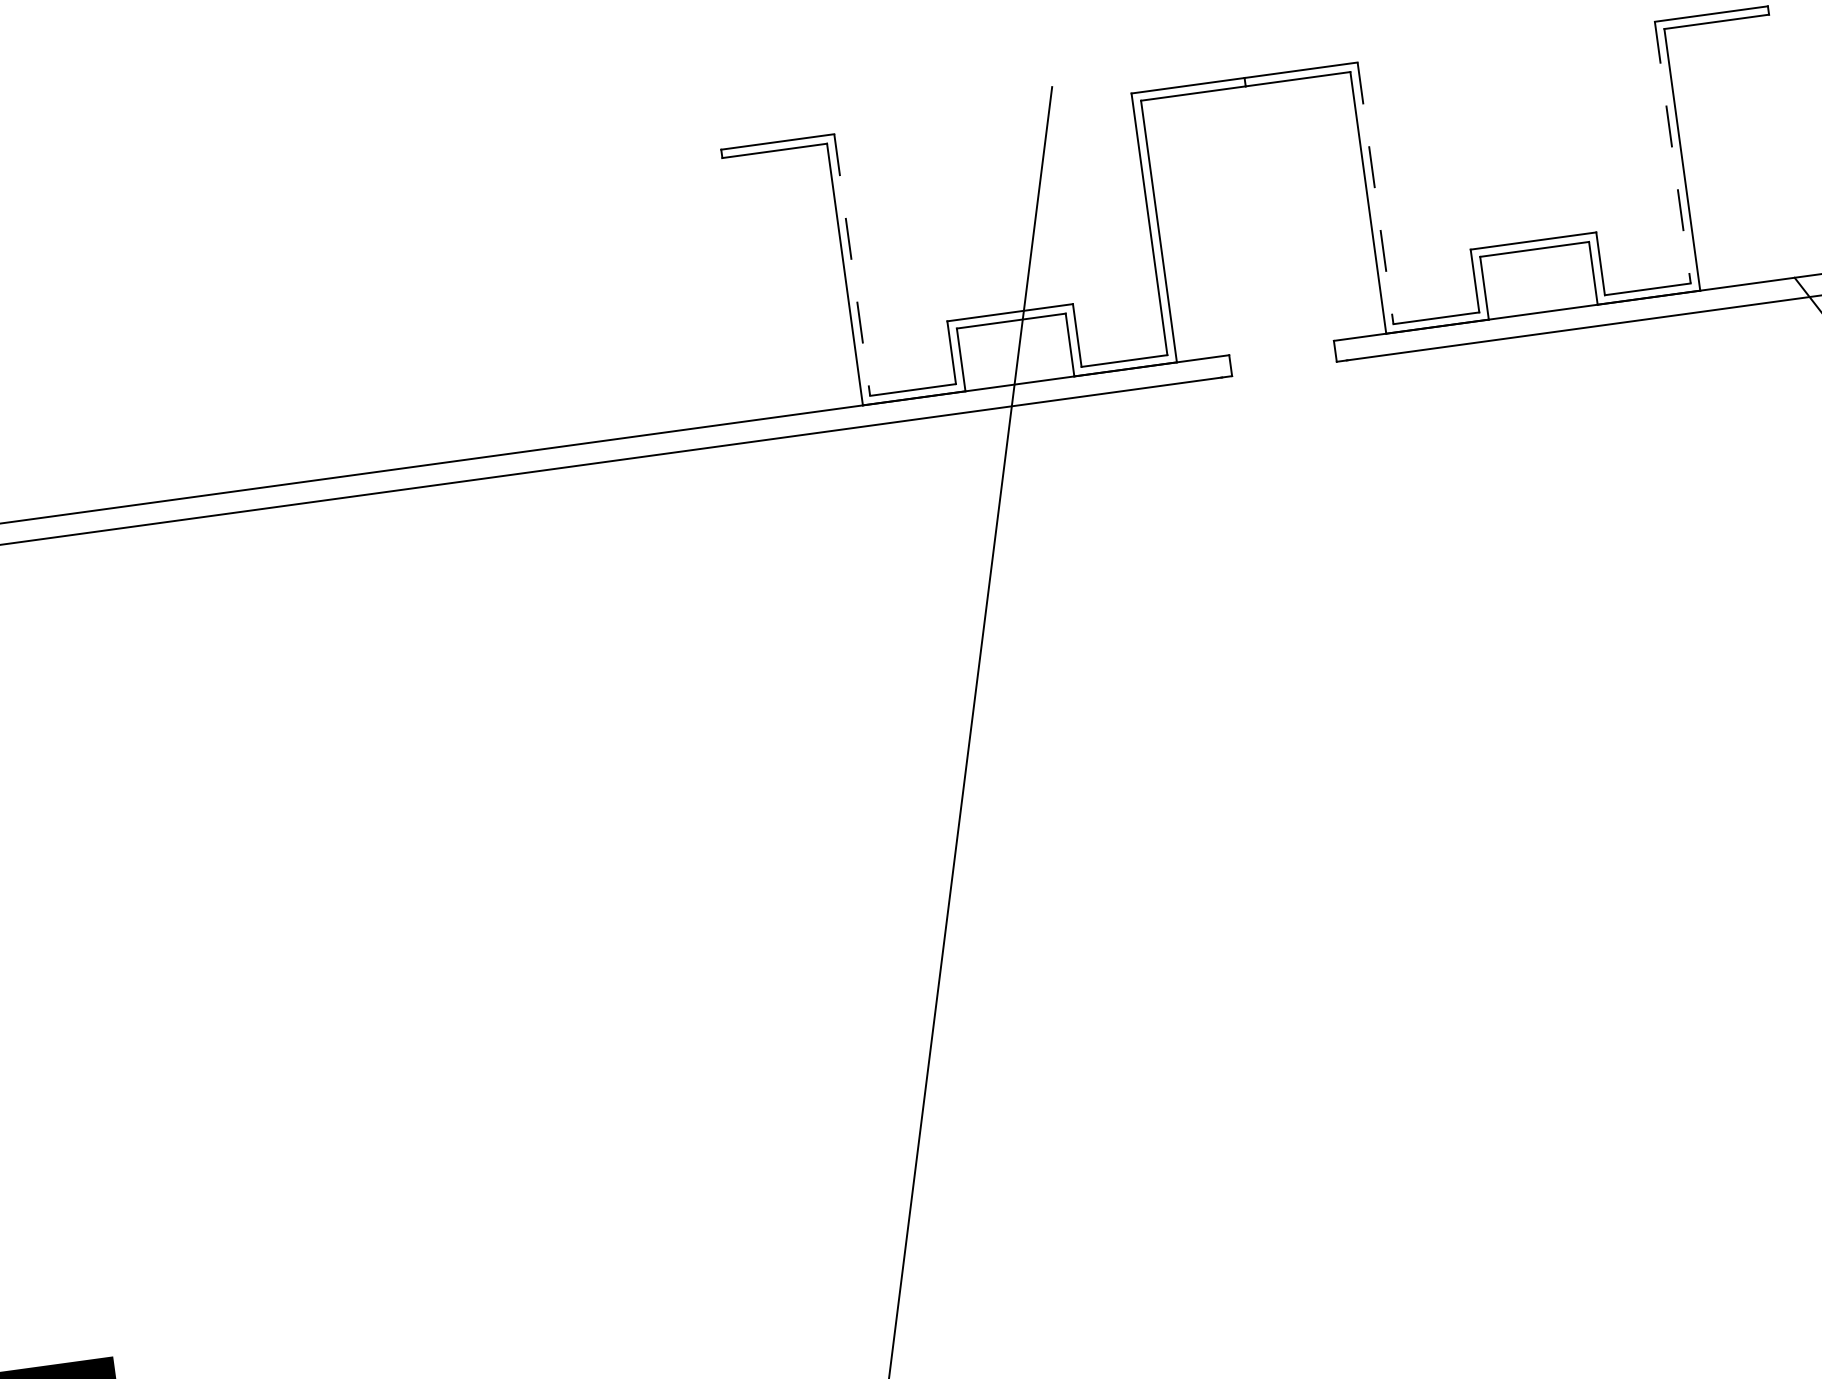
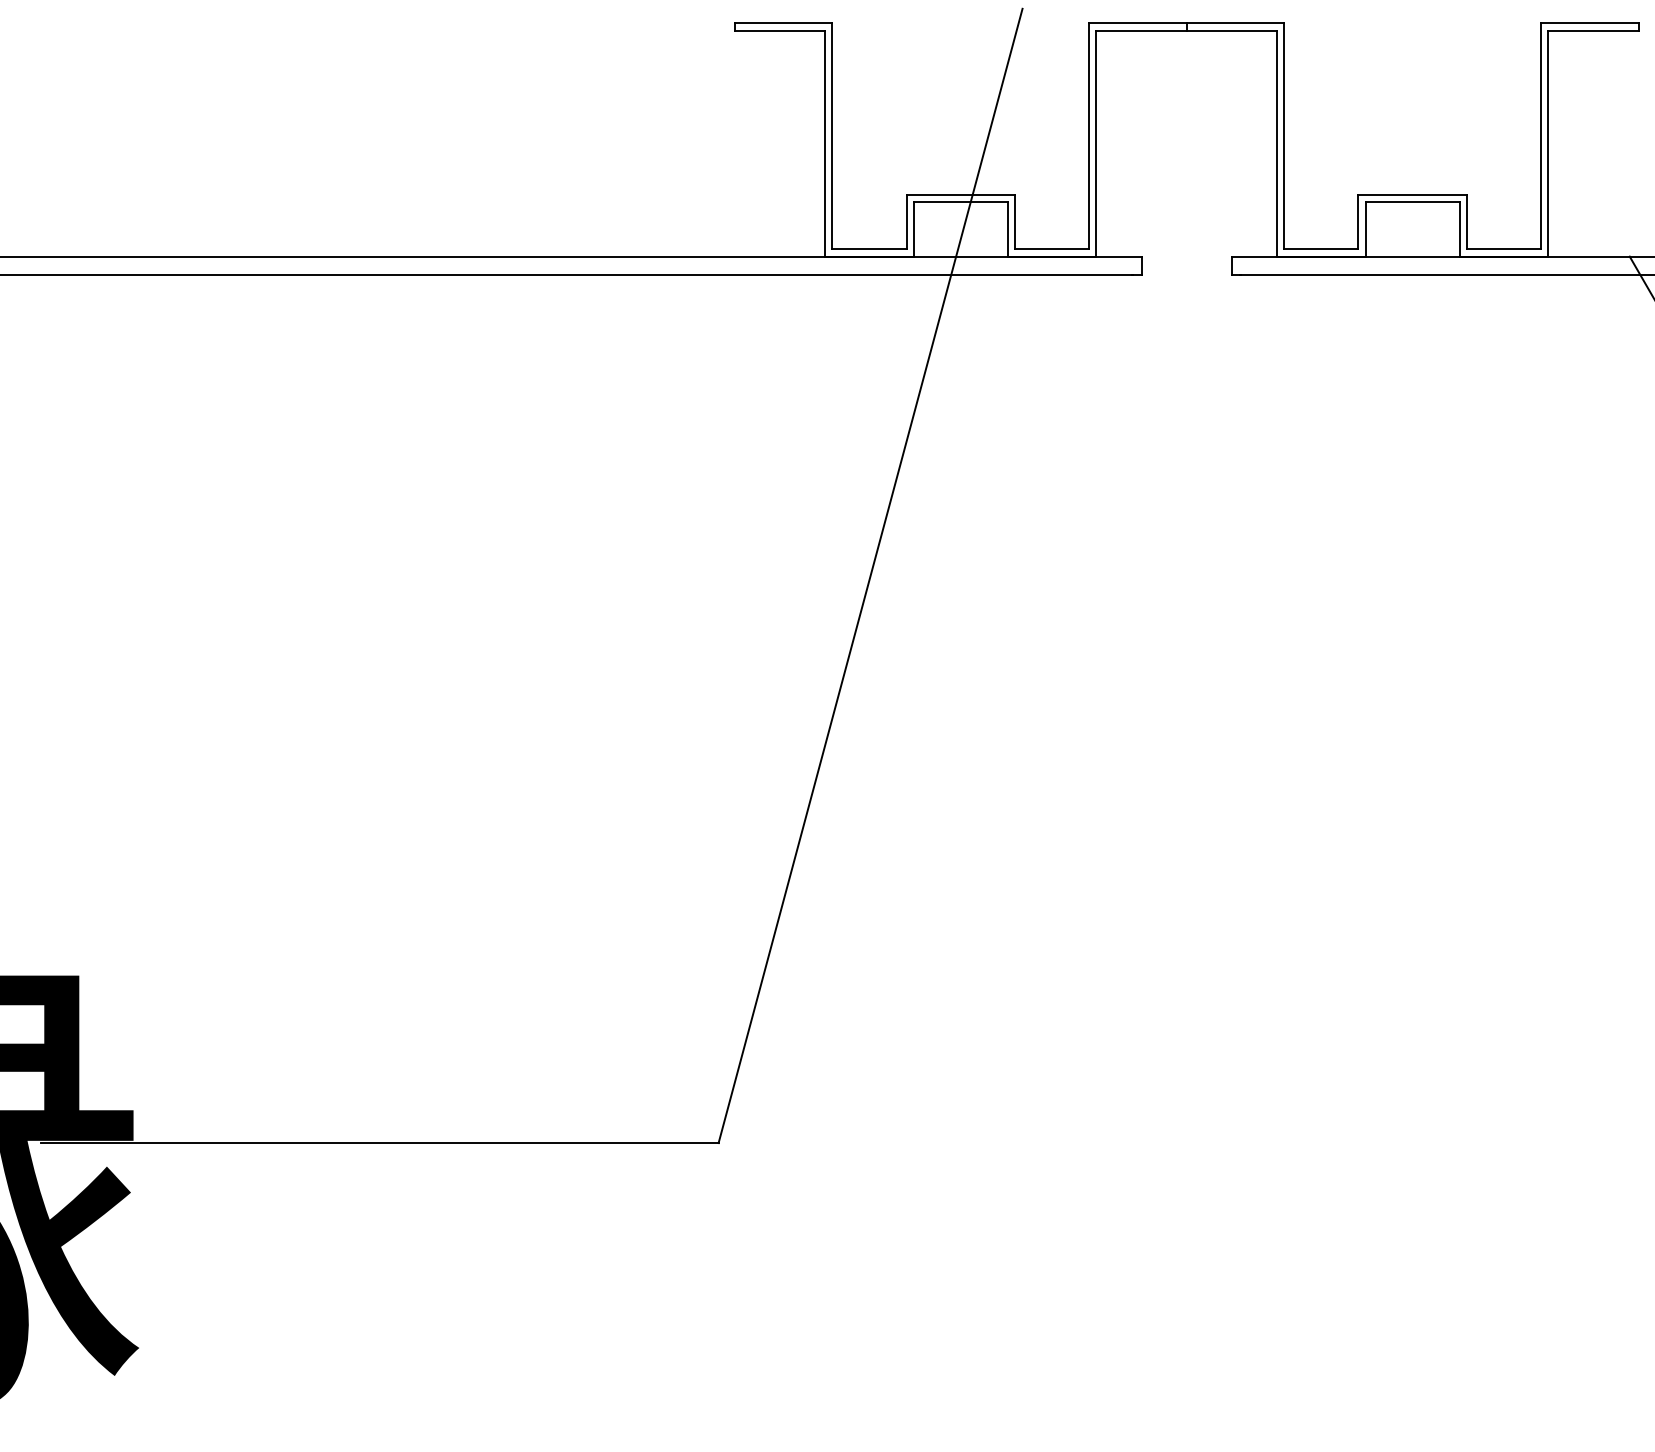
line: (1672, 152) -> (1540, 136), dashed -> solid
line: (1375, 193) -> (1284, 136), dashed -> solid
line: (852, 265) -> (832, 136), dashed -> solid

